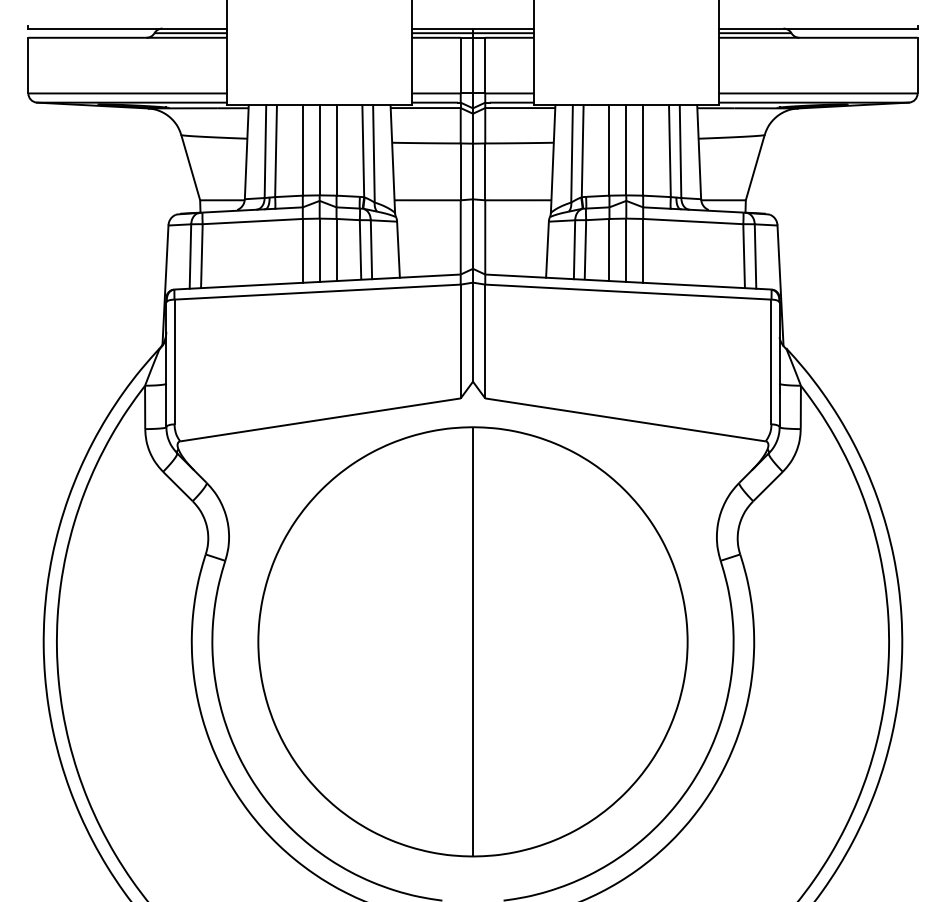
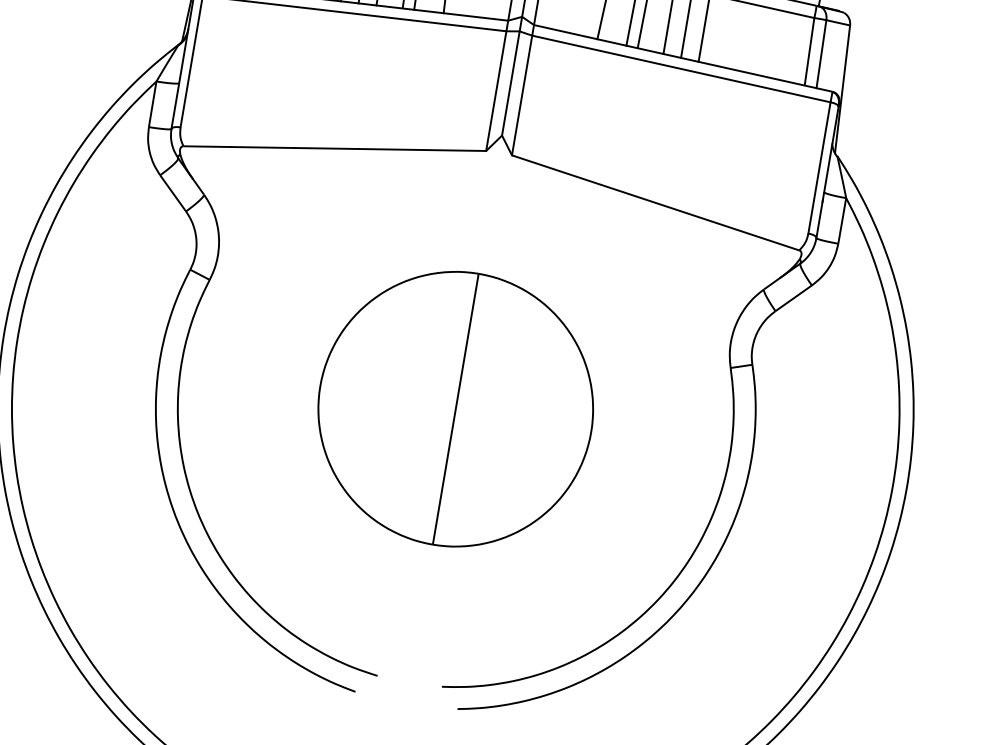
part: (472, 641) -> (455, 408), size x0.6

